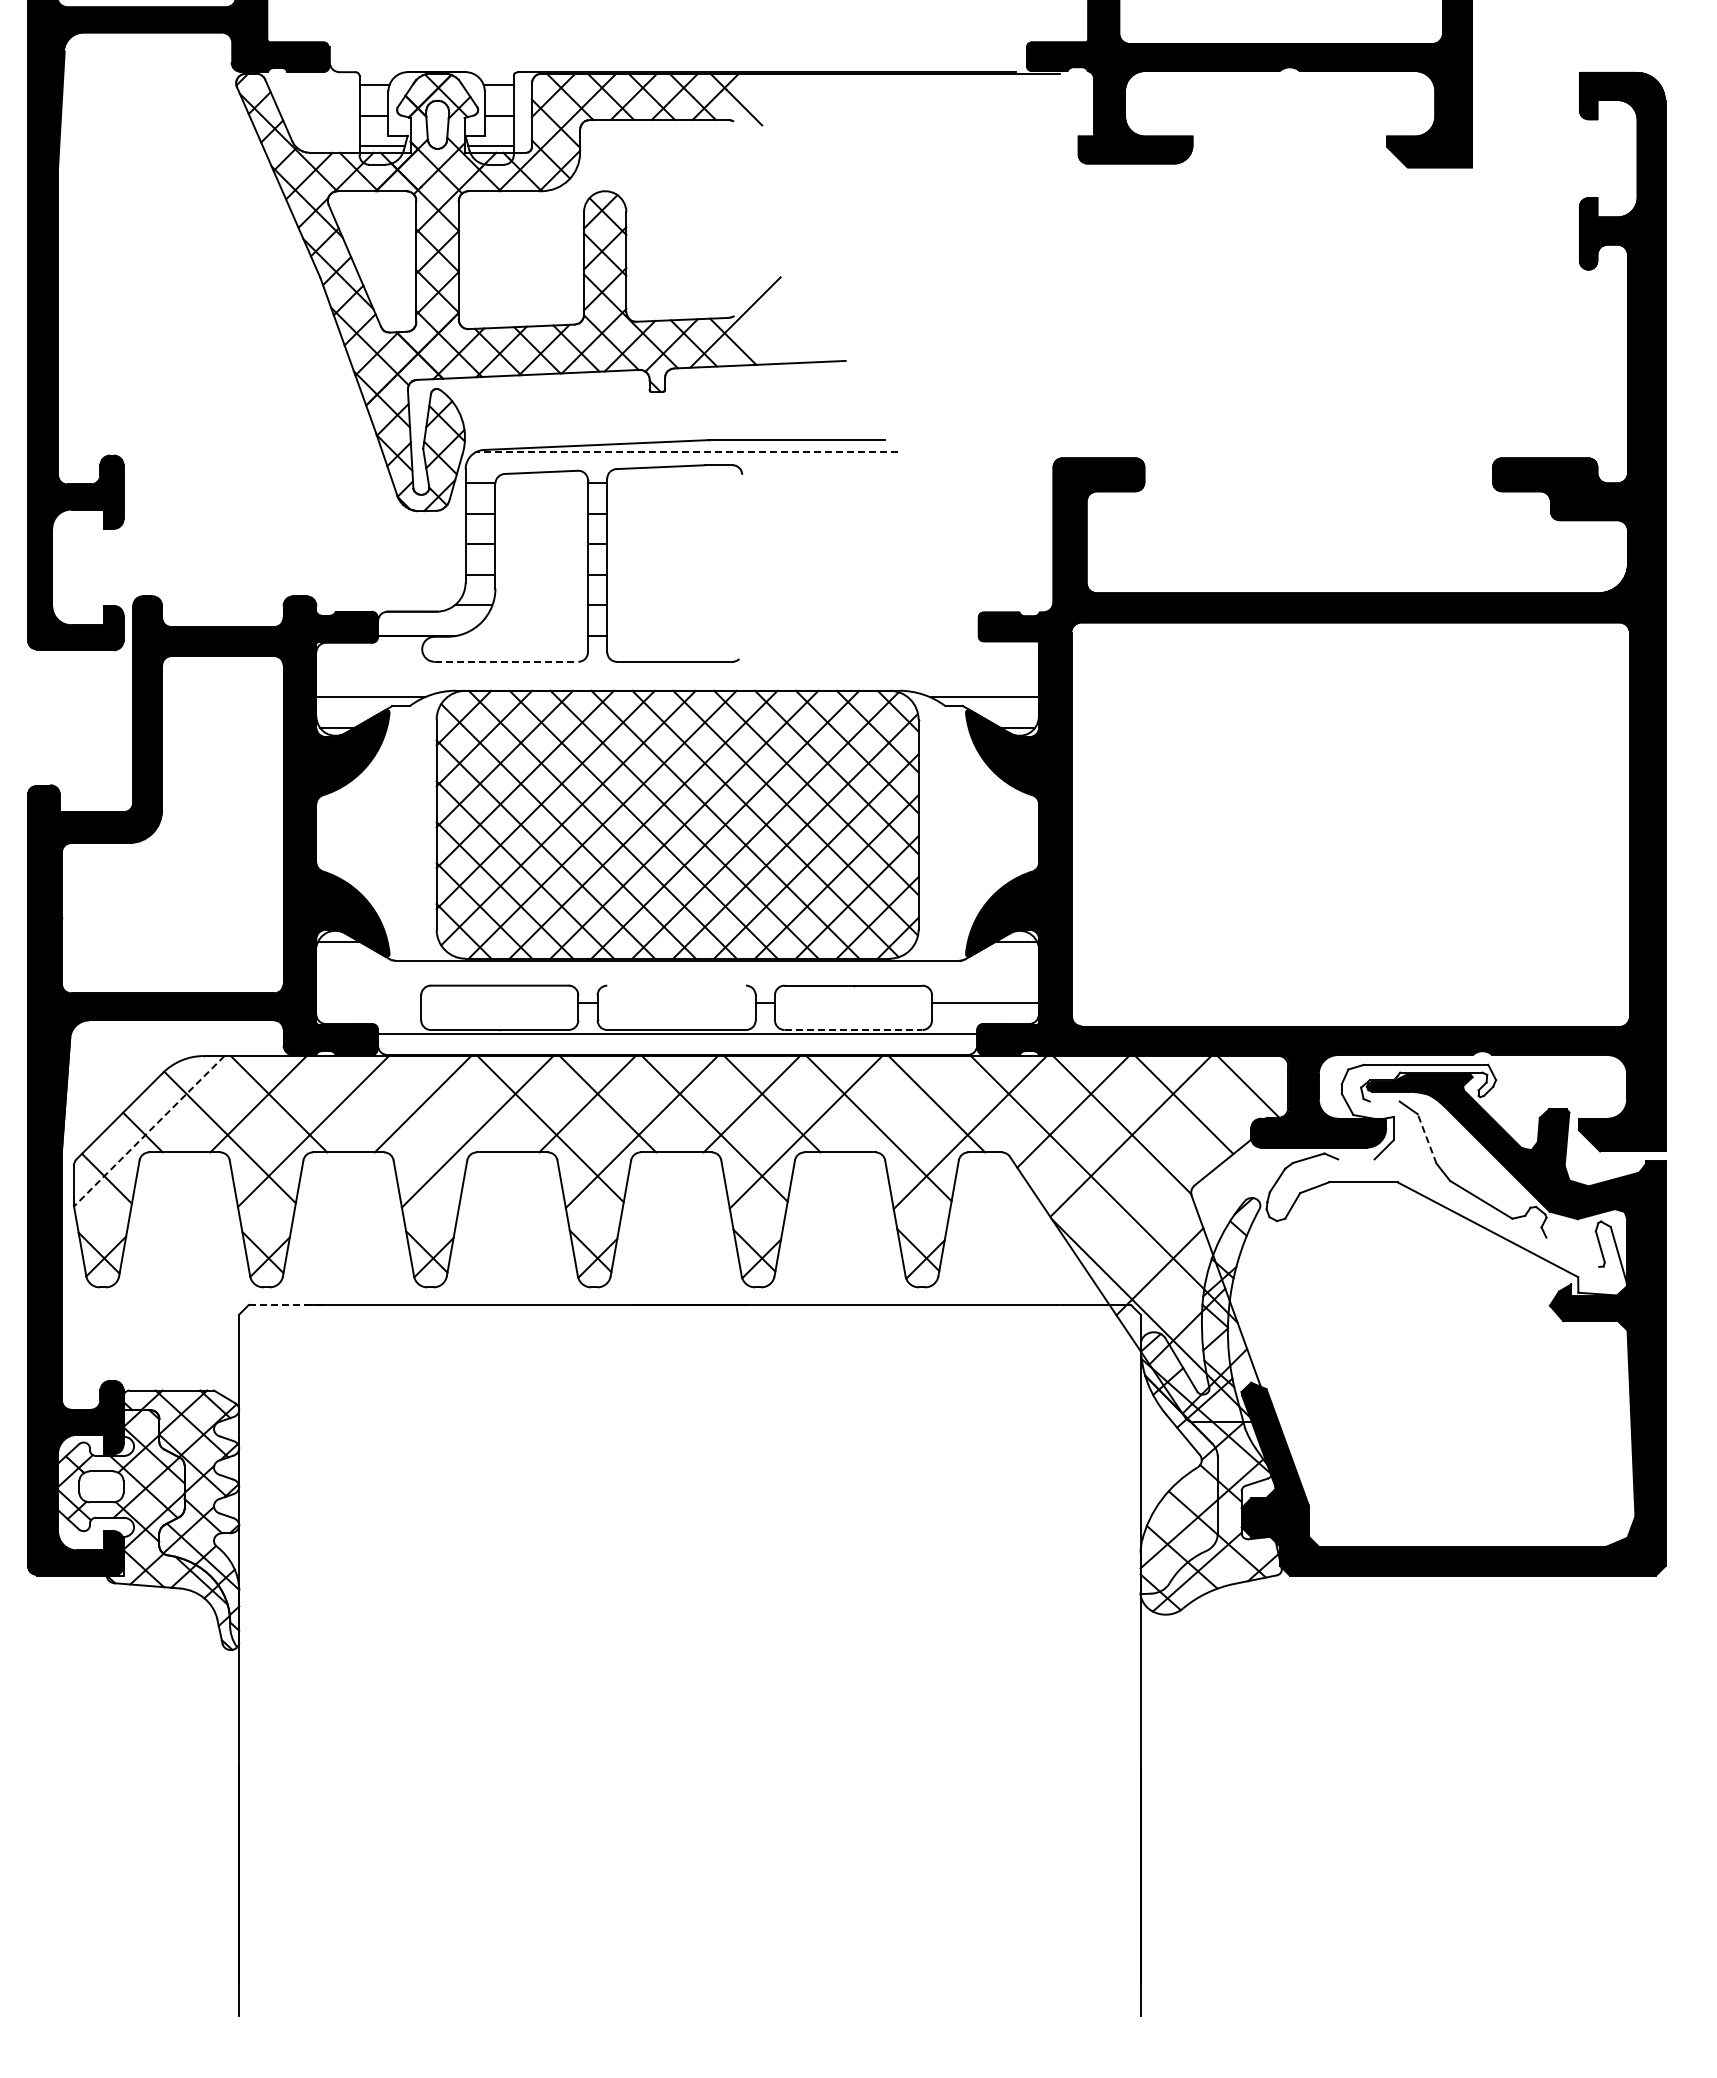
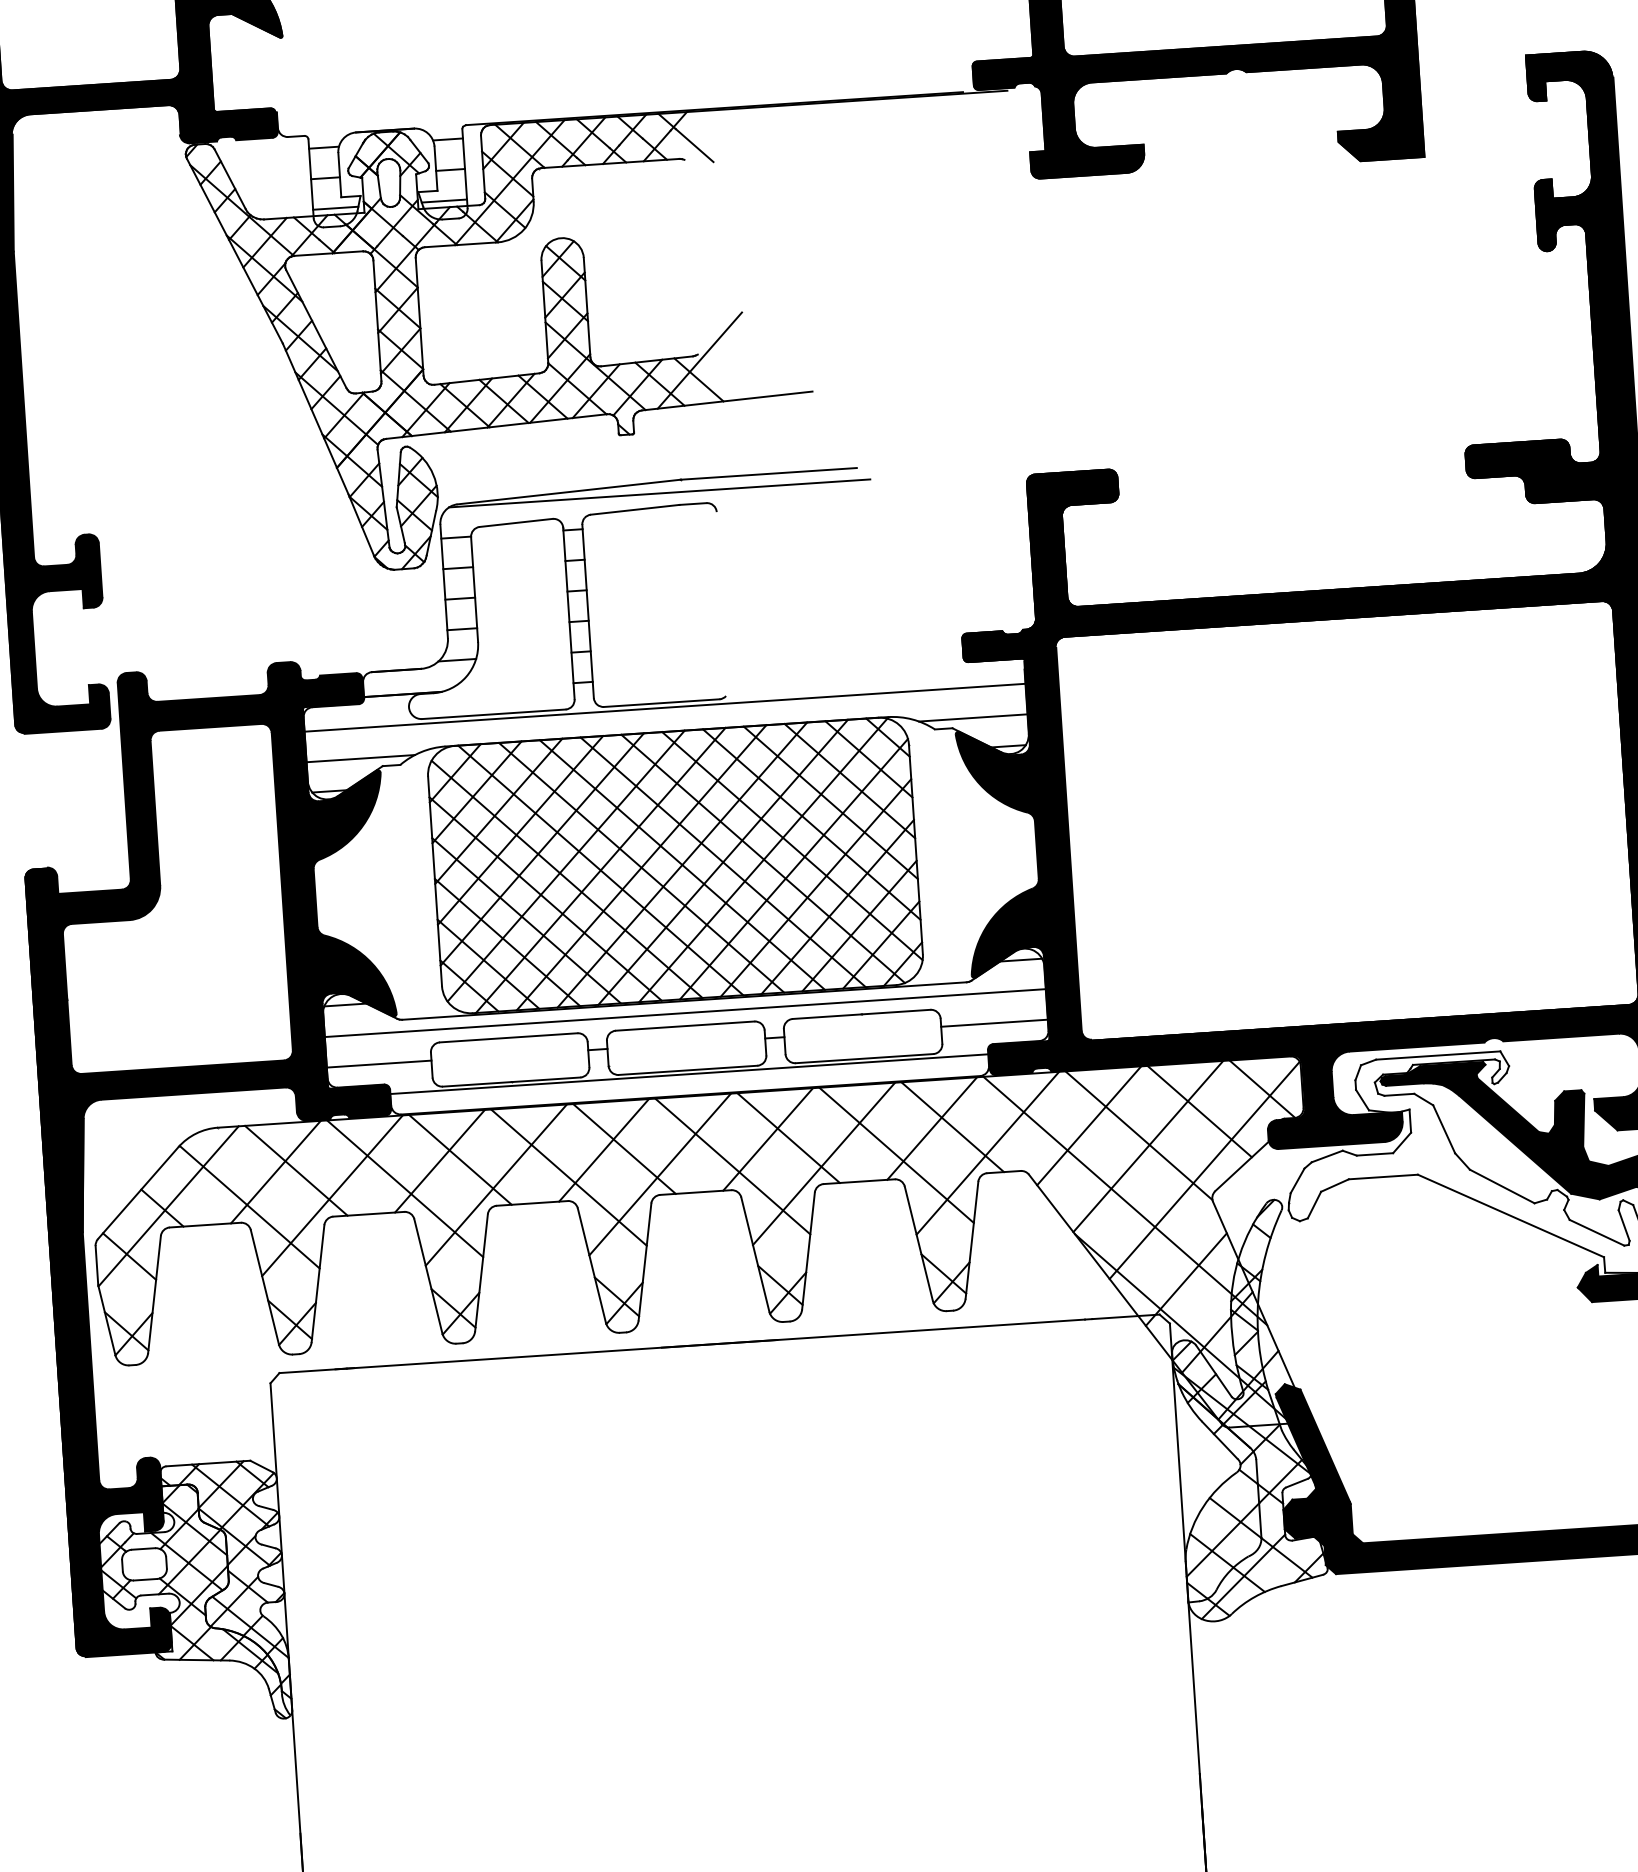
line: (685, 452) -> (658, 493), dashed -> solid
line: (506, 661) -> (493, 713), dashed -> solid
line: (677, 666) -> (664, 707), added
line: (677, 972) -> (685, 1012), added
line: (676, 985) -> (685, 1025), added
line: (368, 1003) -> (378, 1064), added
line: (853, 1029) -> (864, 1058), dashed -> solid
line: (1384, 1101) -> (1399, 1094), added
line: (443, 1104) -> (460, 1160), added
line: (916, 1104) -> (932, 1128), added
line: (386, 1129) -> (405, 1188), added
line: (148, 1131) -> (167, 1206), dashed -> solid
line: (1426, 1138) -> (1443, 1128), dashed -> solid
line: (1356, 1159) -> (1375, 1154), added
line: (1185, 1163) -> (1204, 1169), added
line: (1572, 1251) -> (1596, 1232), added
line: (282, 1304) -> (313, 1370), dashed -> solid

